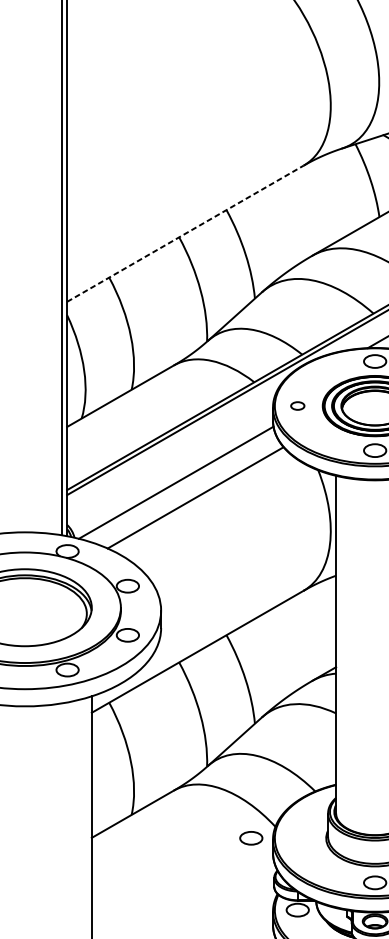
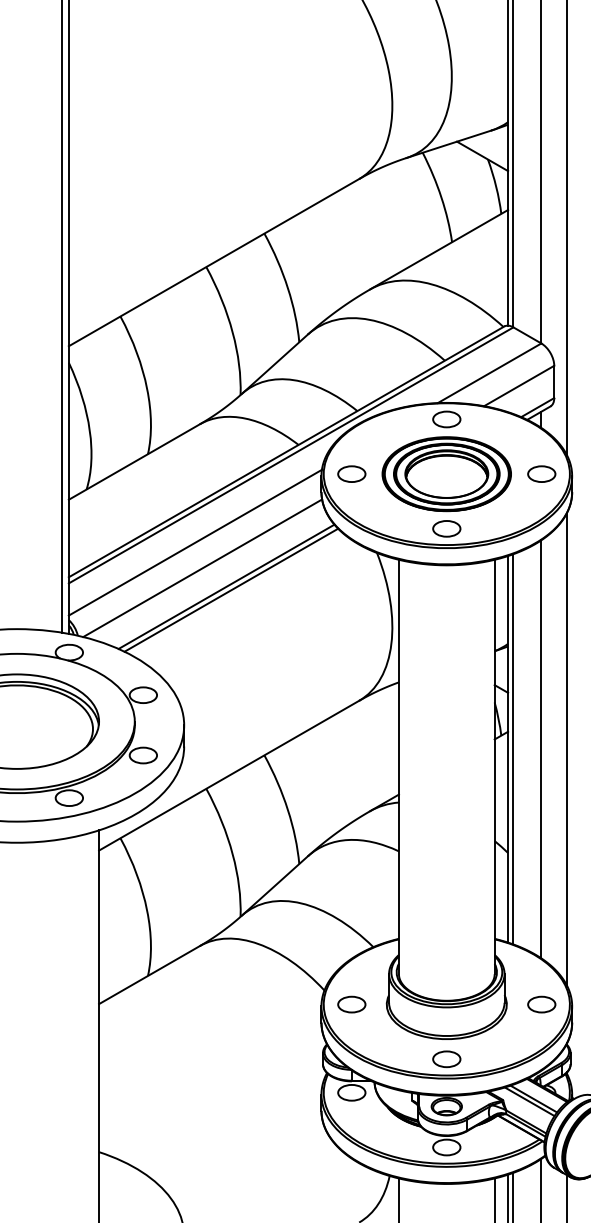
line: (185, 233) -> (214, 262), dashed -> solid
part: (297, 405) -> (351, 473), size x1.67
line: (169, 461) -> (194, 542), added
line: (199, 500) -> (231, 589), added
part: (251, 838) -> (351, 1004), moved

